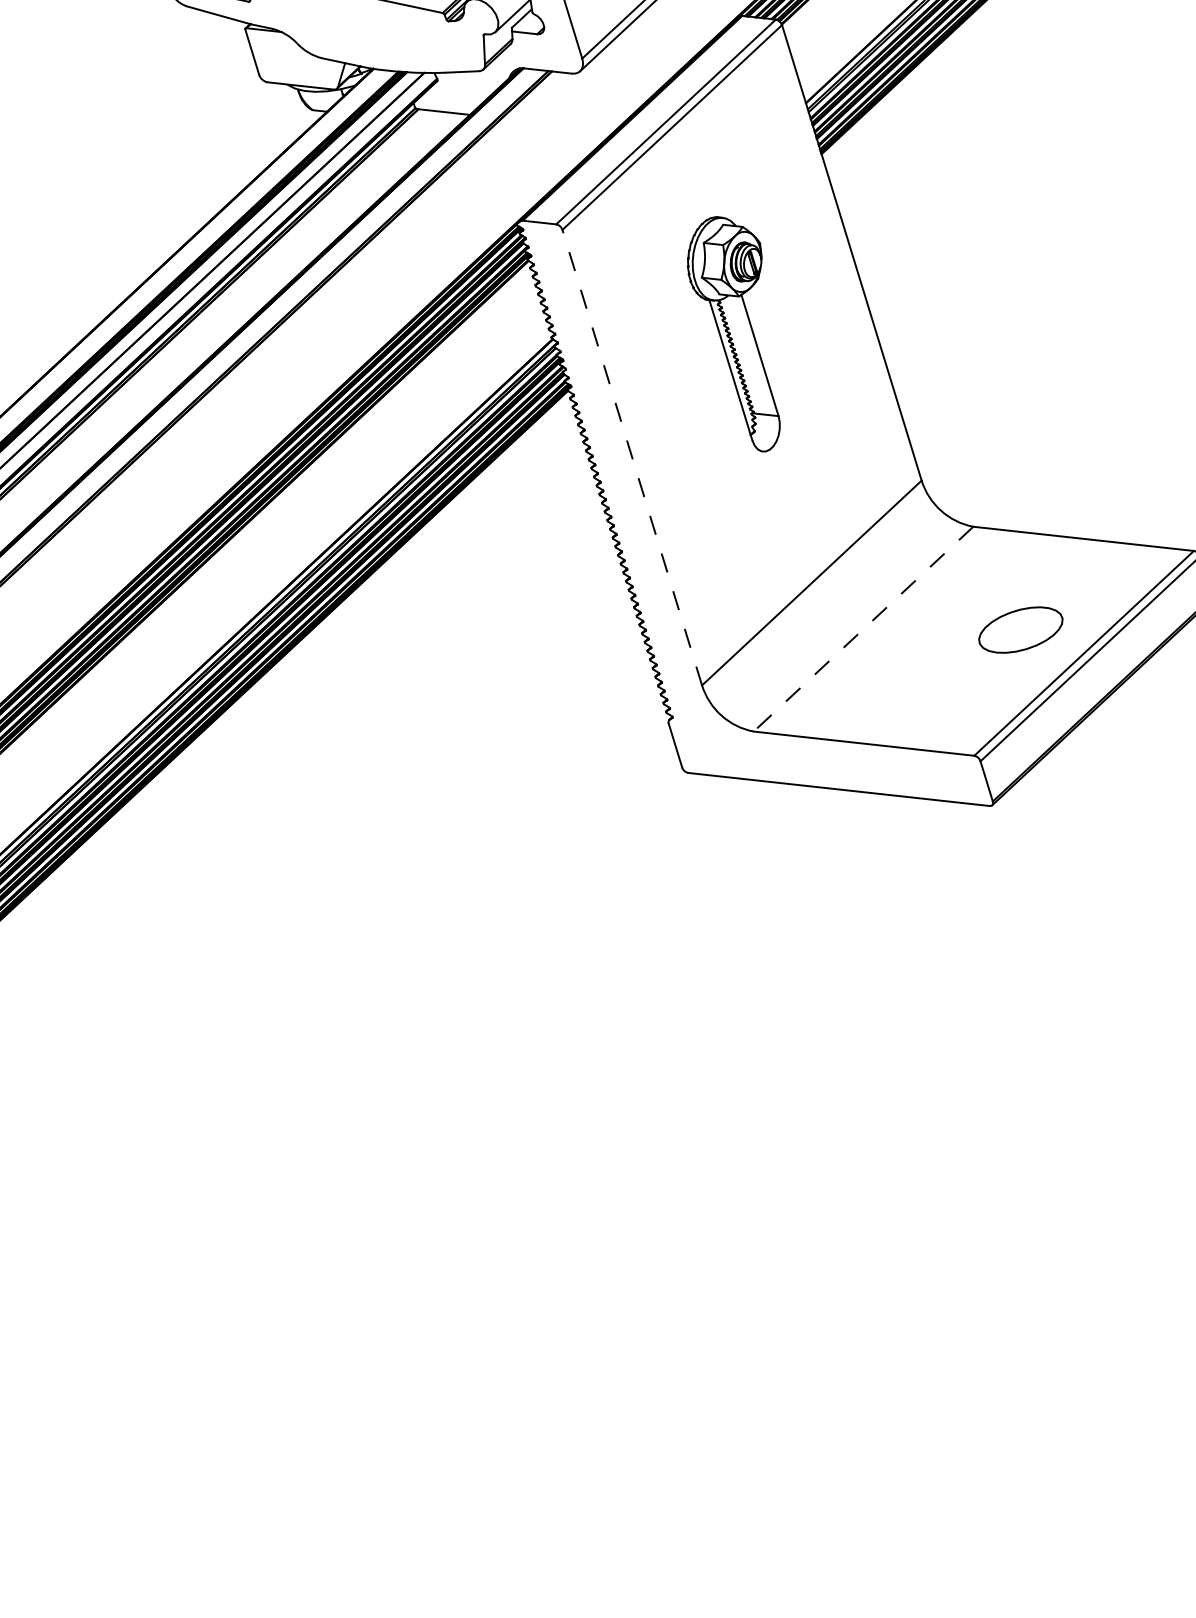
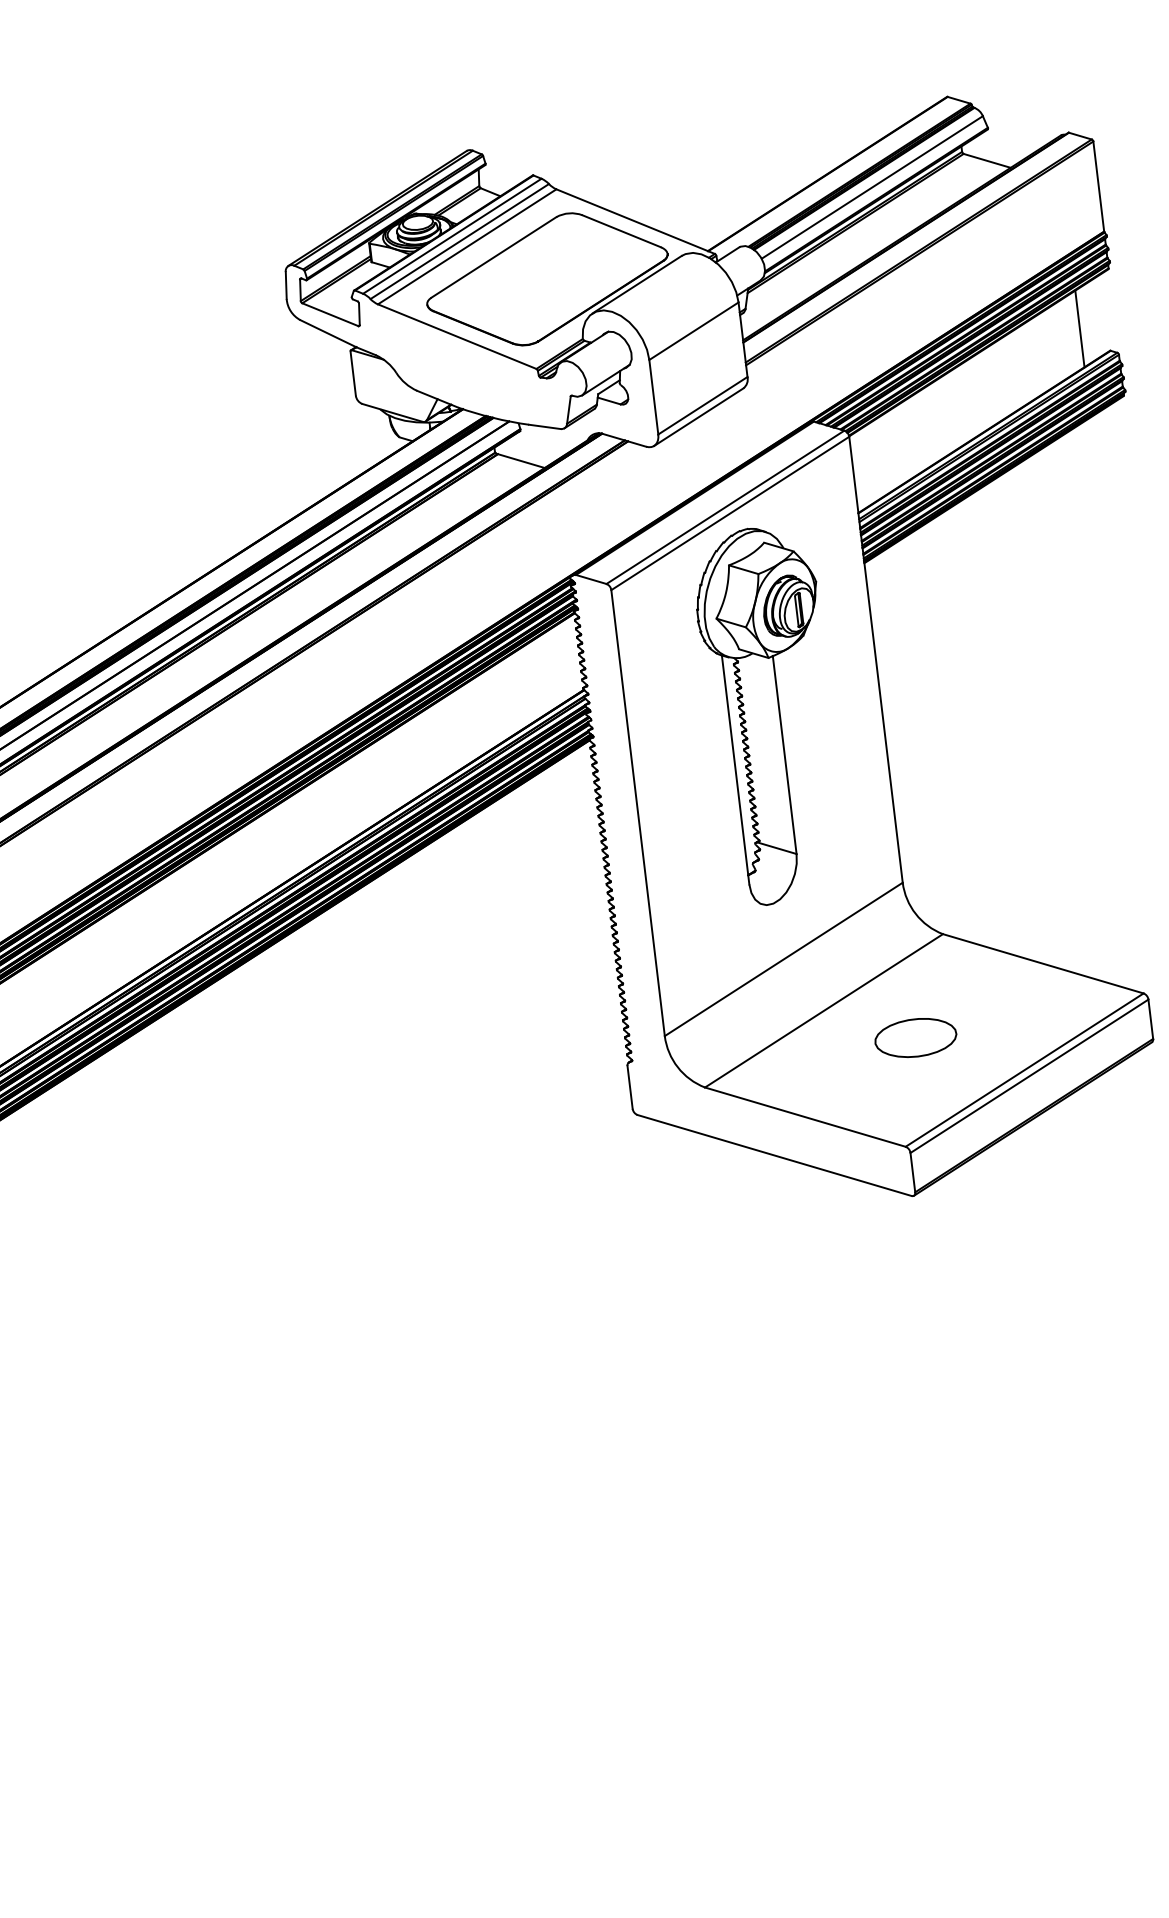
part: (737, 334) -> (756, 716), size x1.67
line: (632, 457) -> (638, 813), dashed -> solid
line: (863, 628) -> (824, 1010), dashed -> solid
part: (1020, 629) -> (915, 1037), moved

